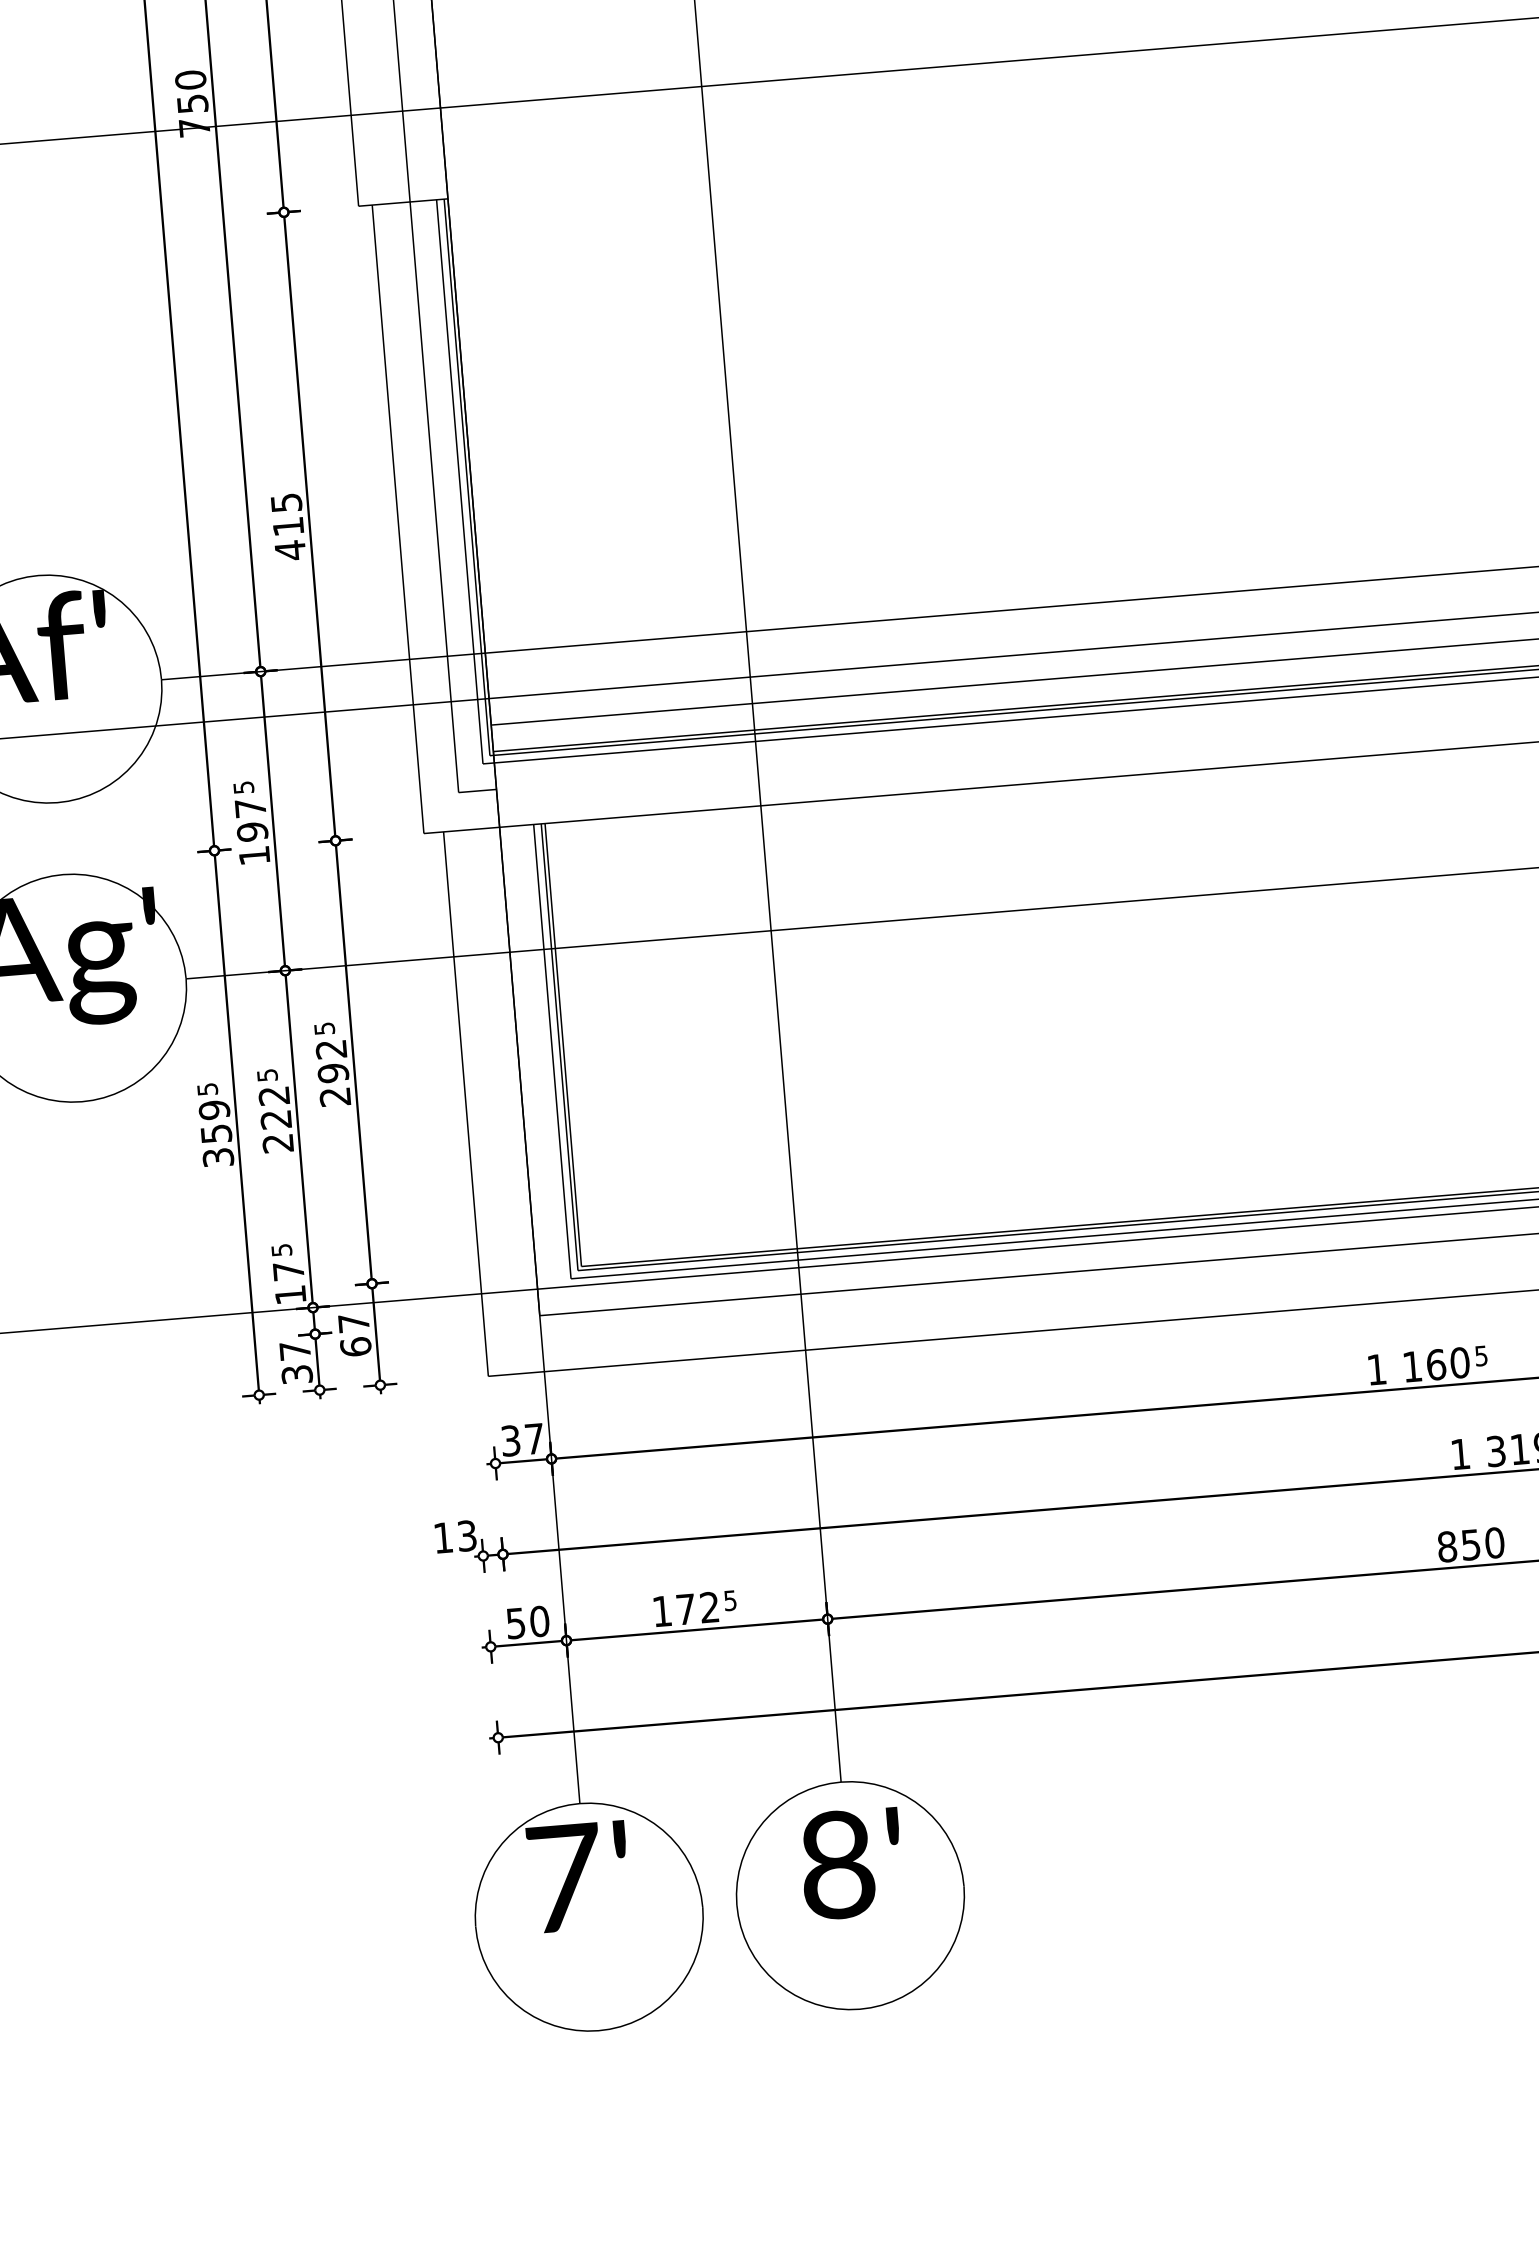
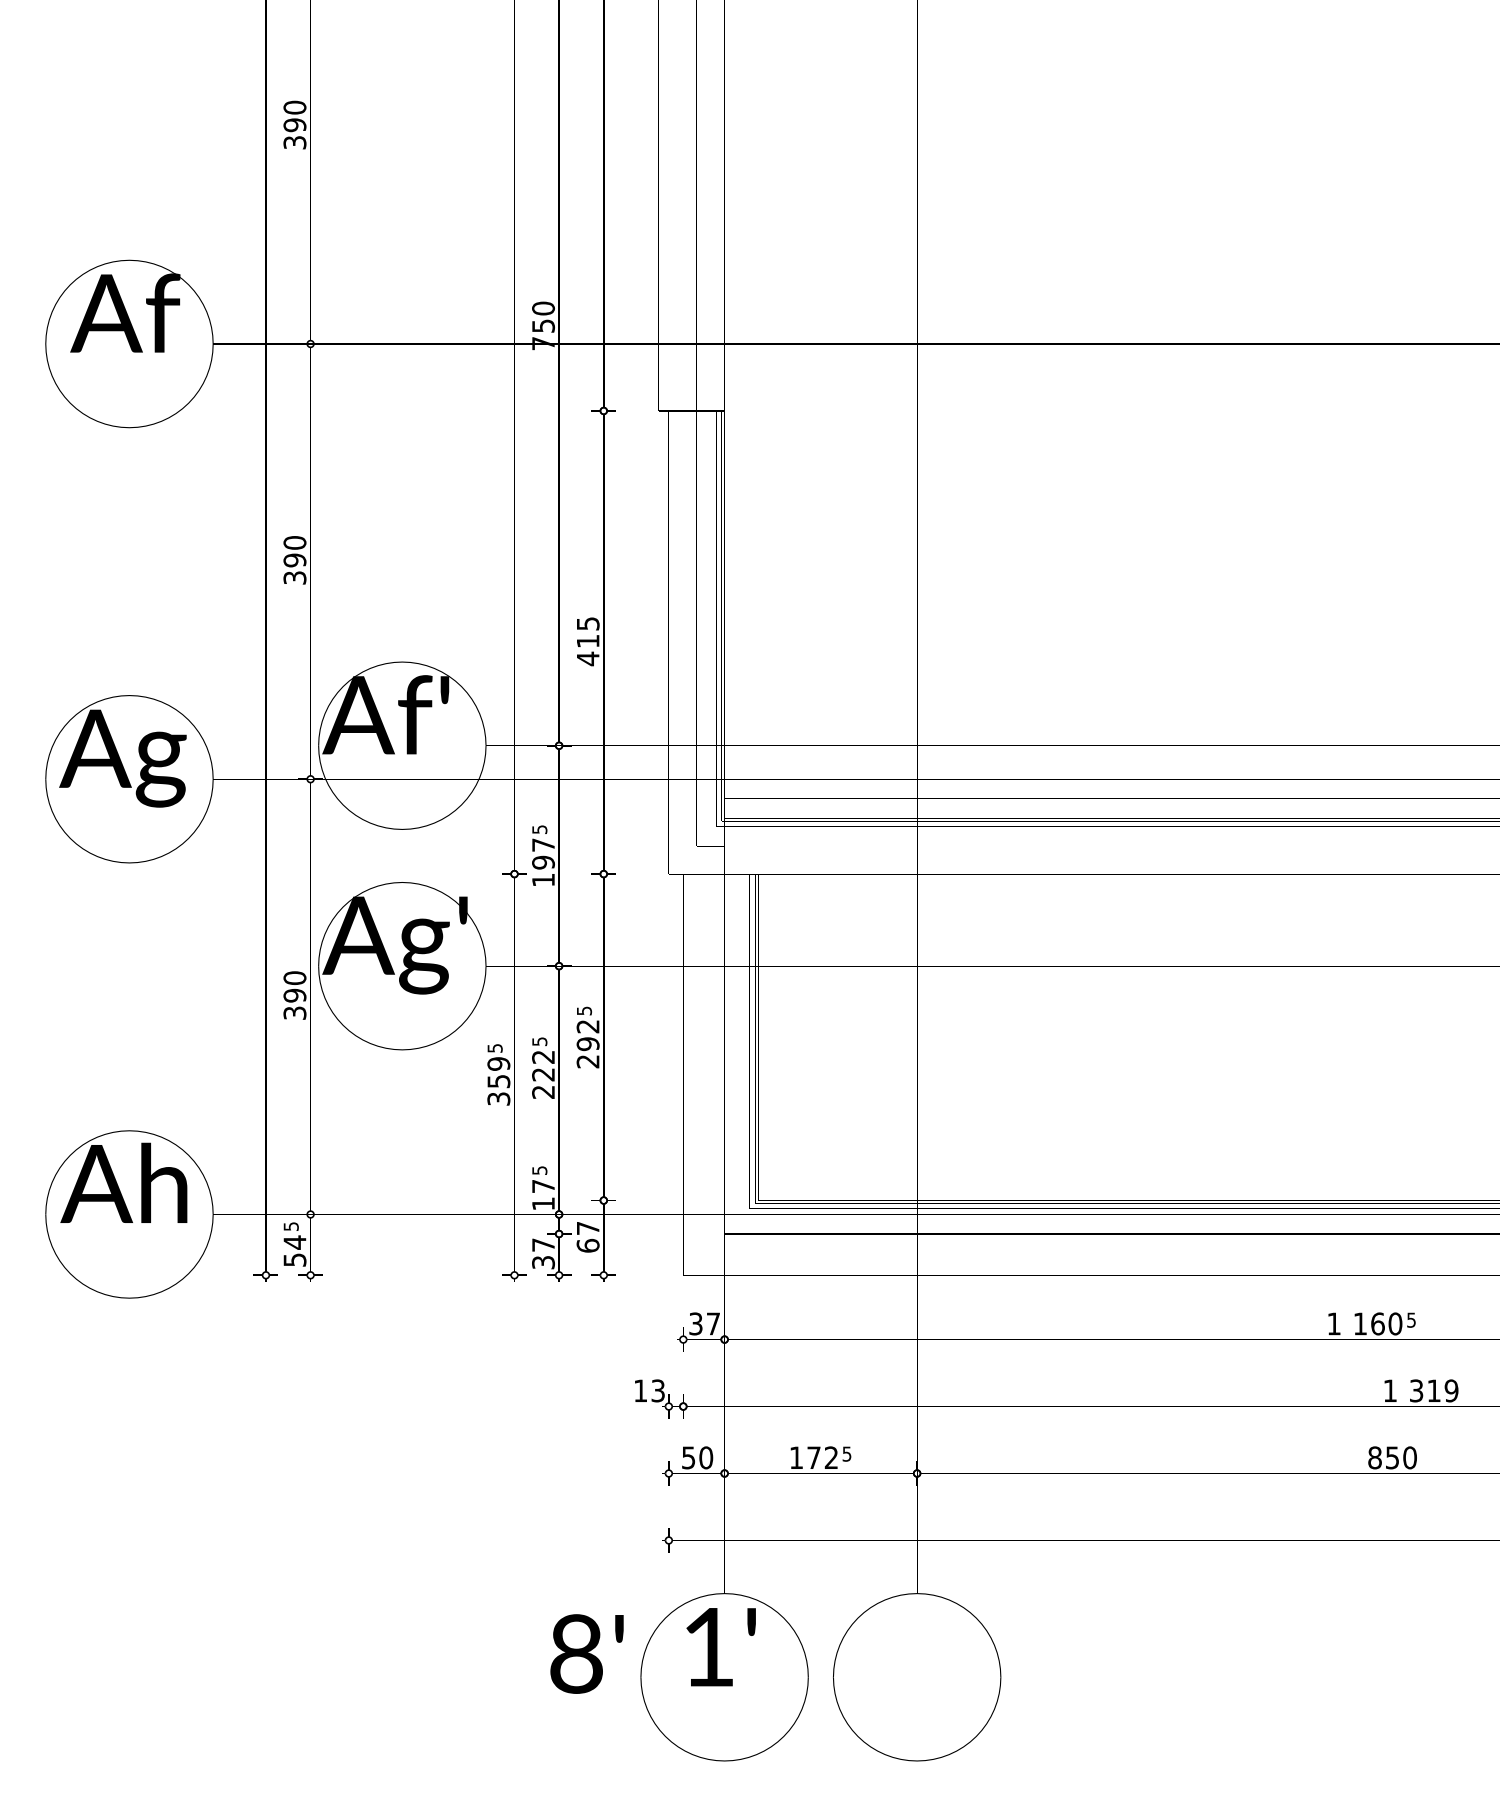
text: (850, 1863) -> (586, 1653), moved
text: (565, 1878) -> (709, 1647), 7' -> 1'

